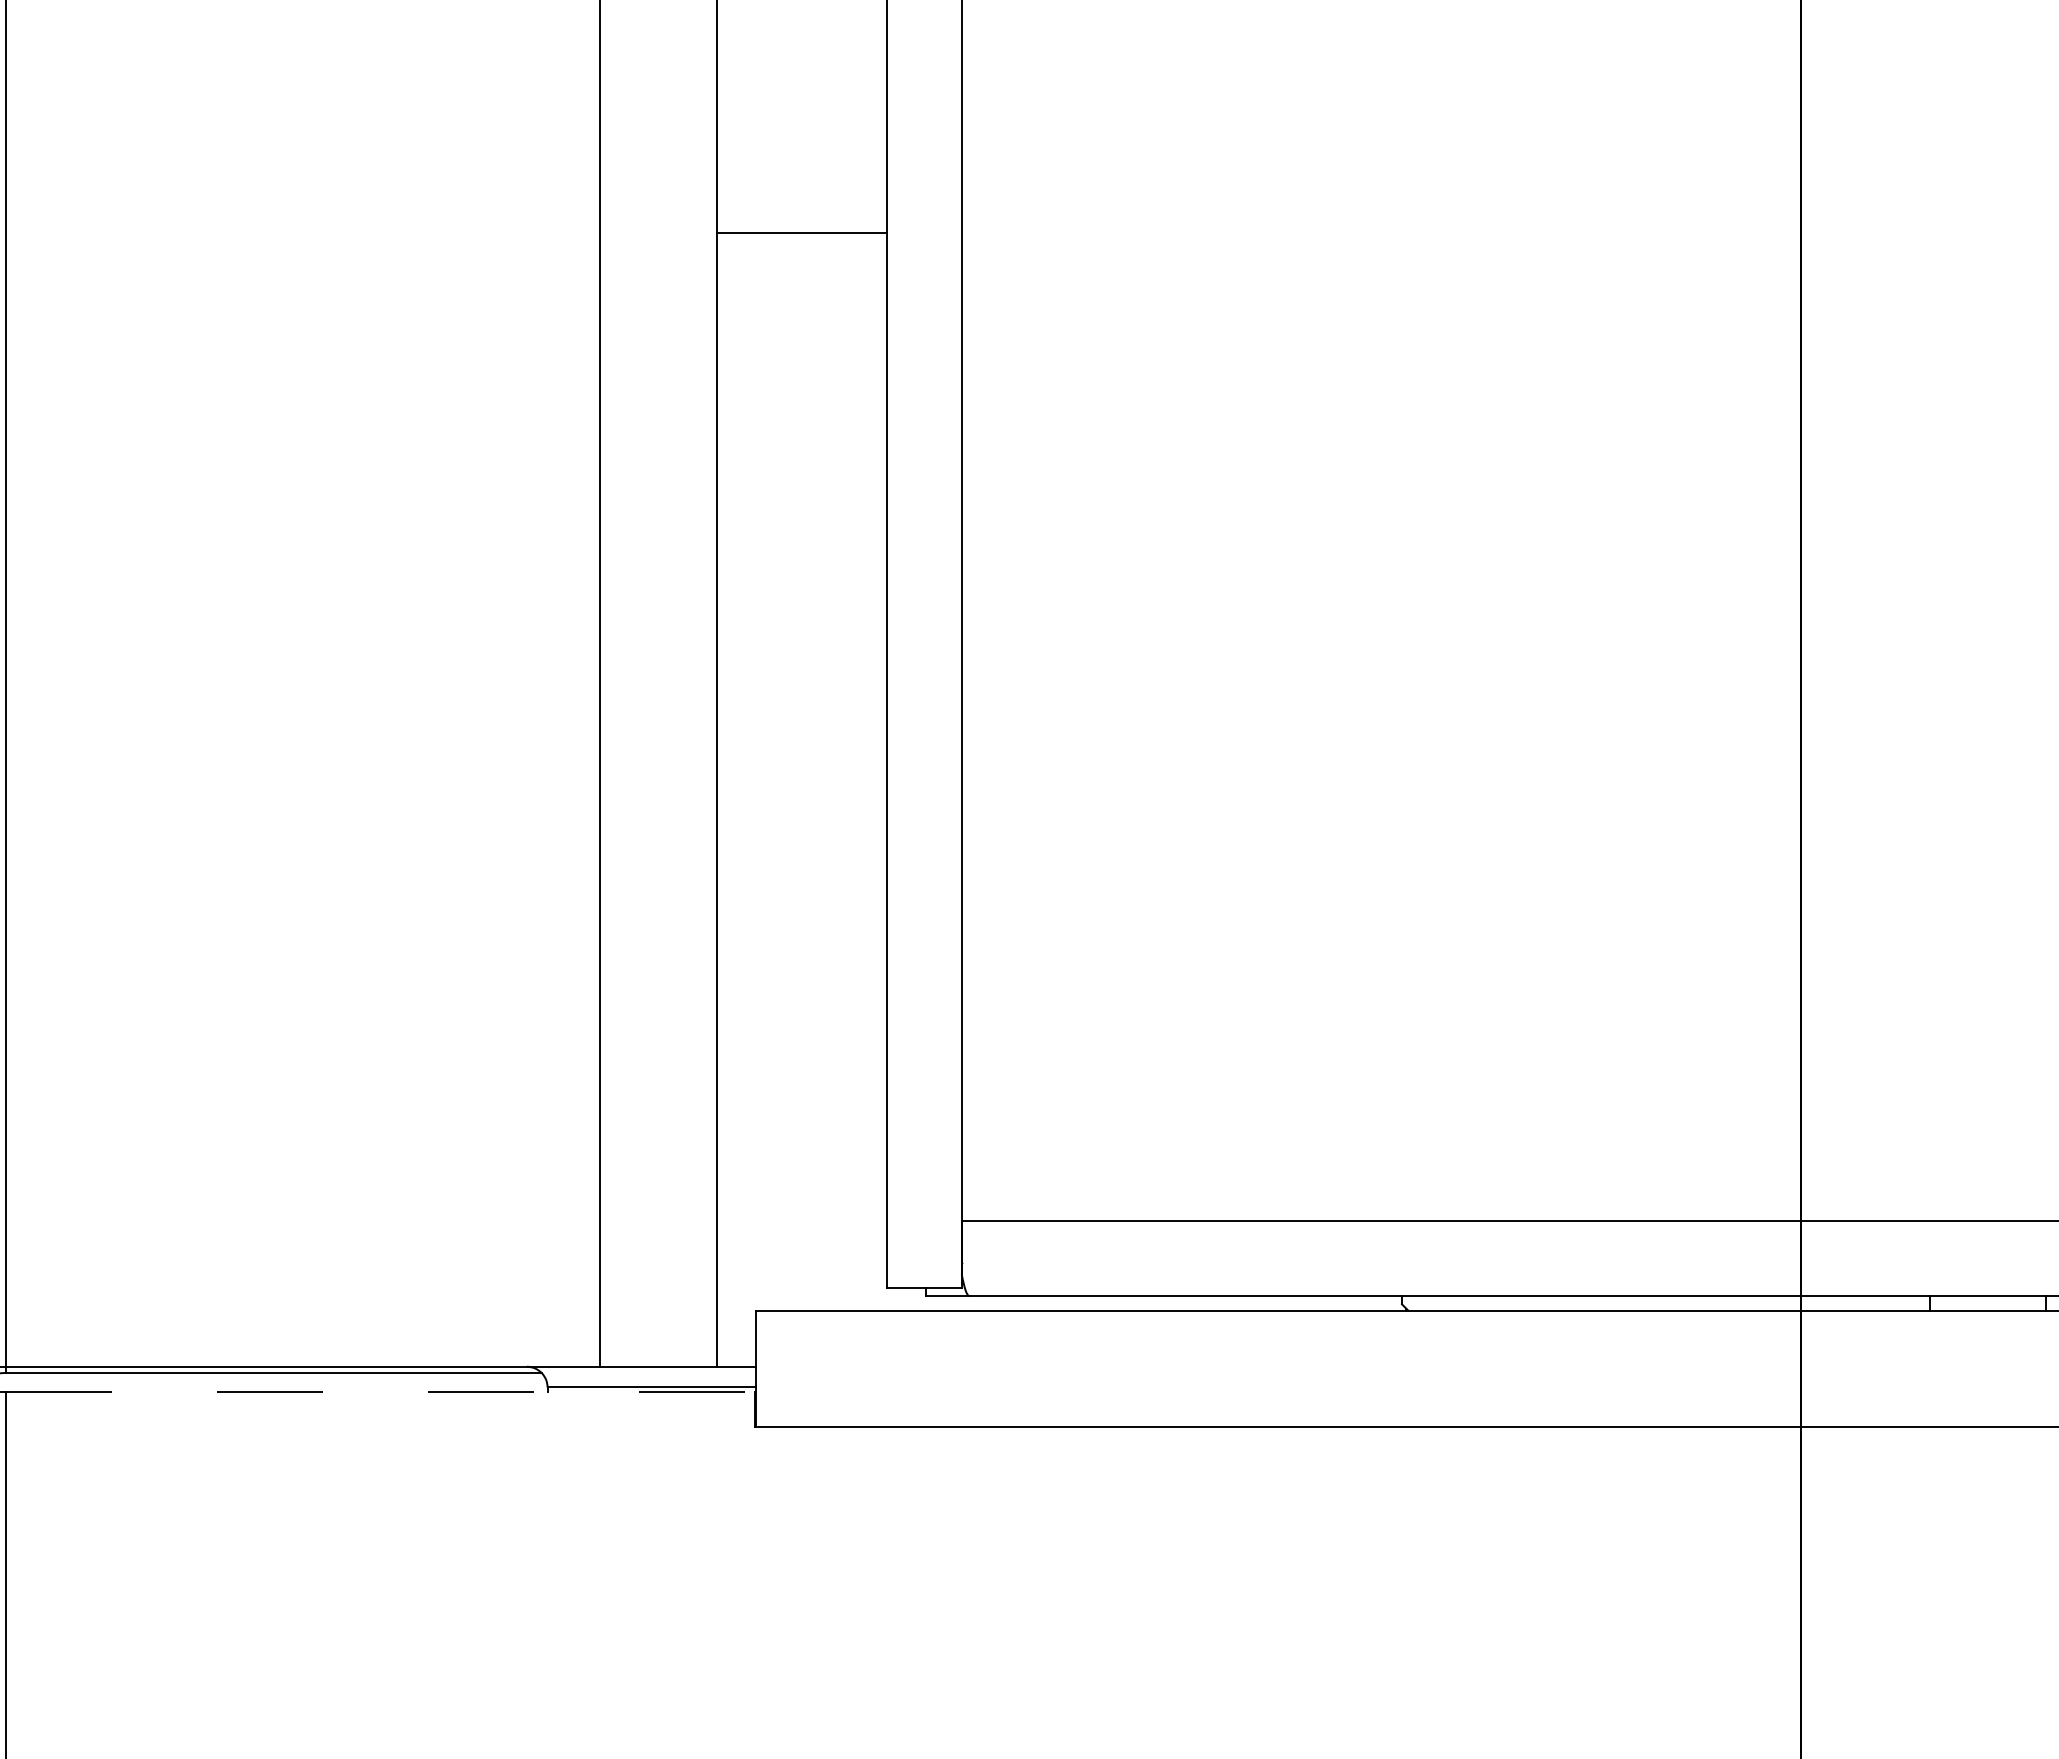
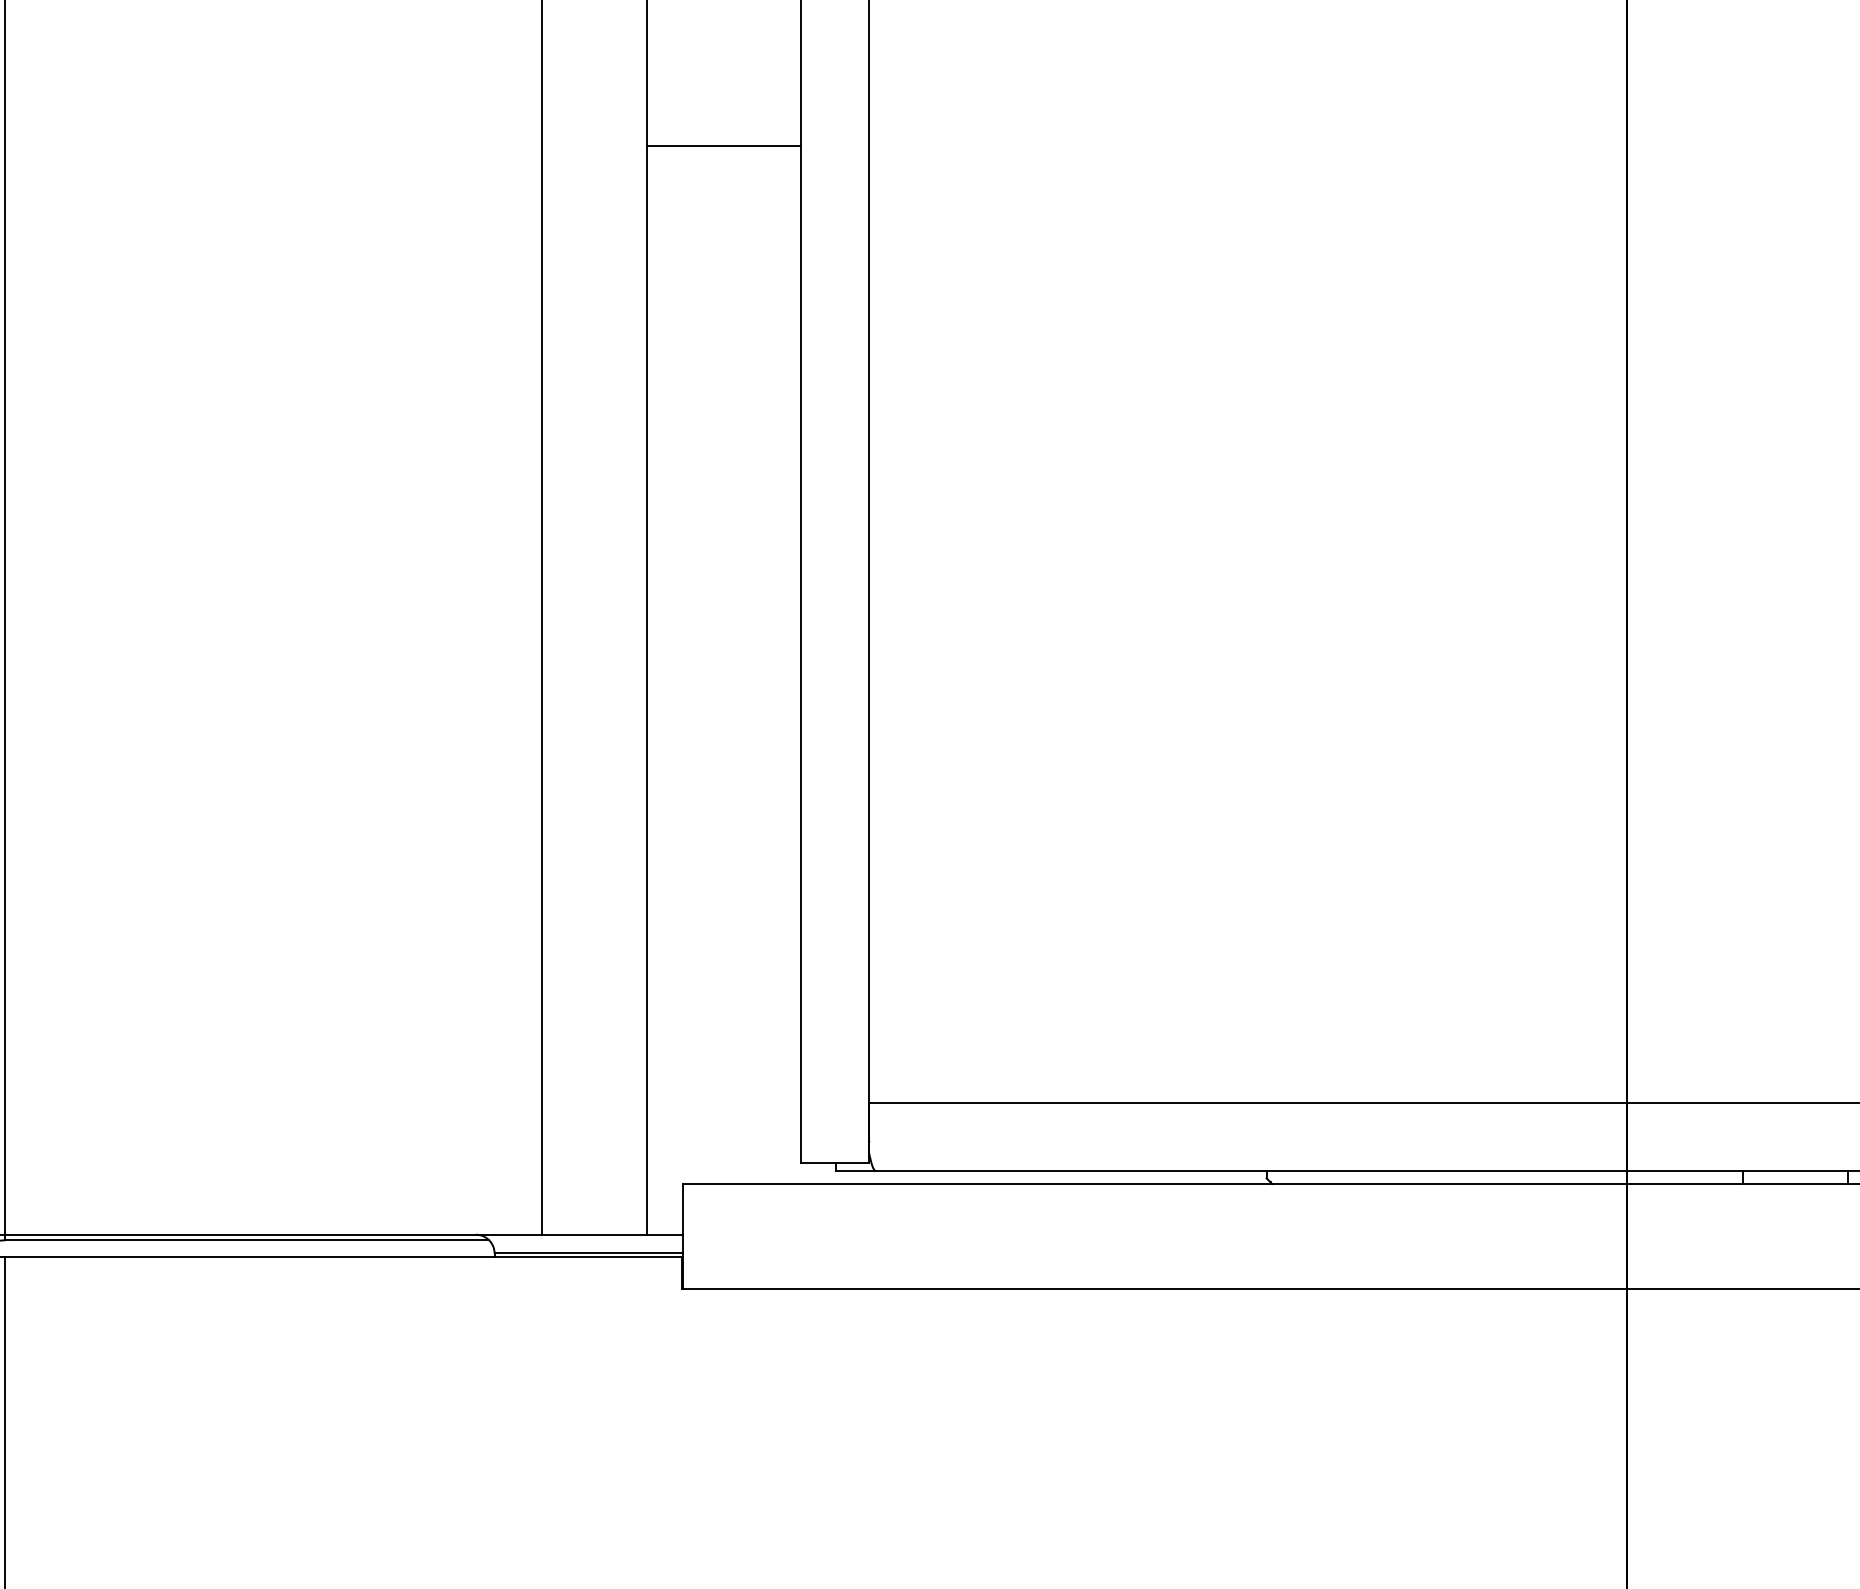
line: (801, 232) -> (724, 145), moved
line: (381, 1391) -> (344, 1257), dashed -> solid

